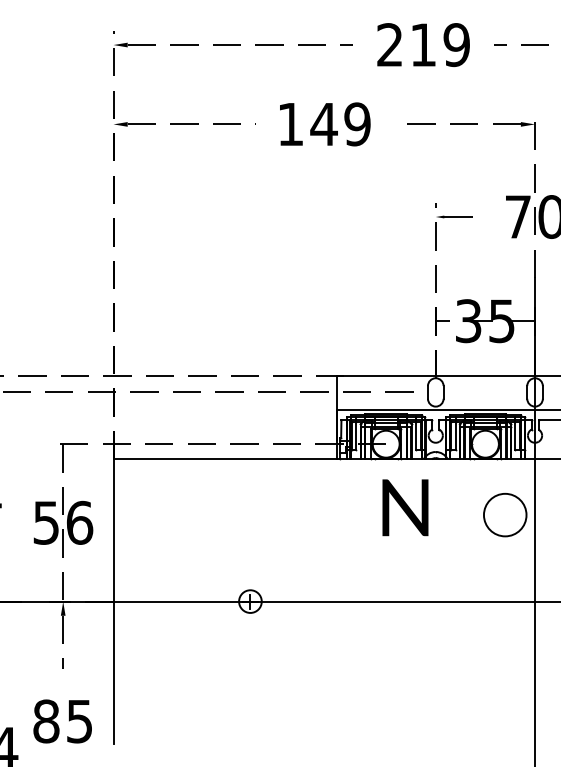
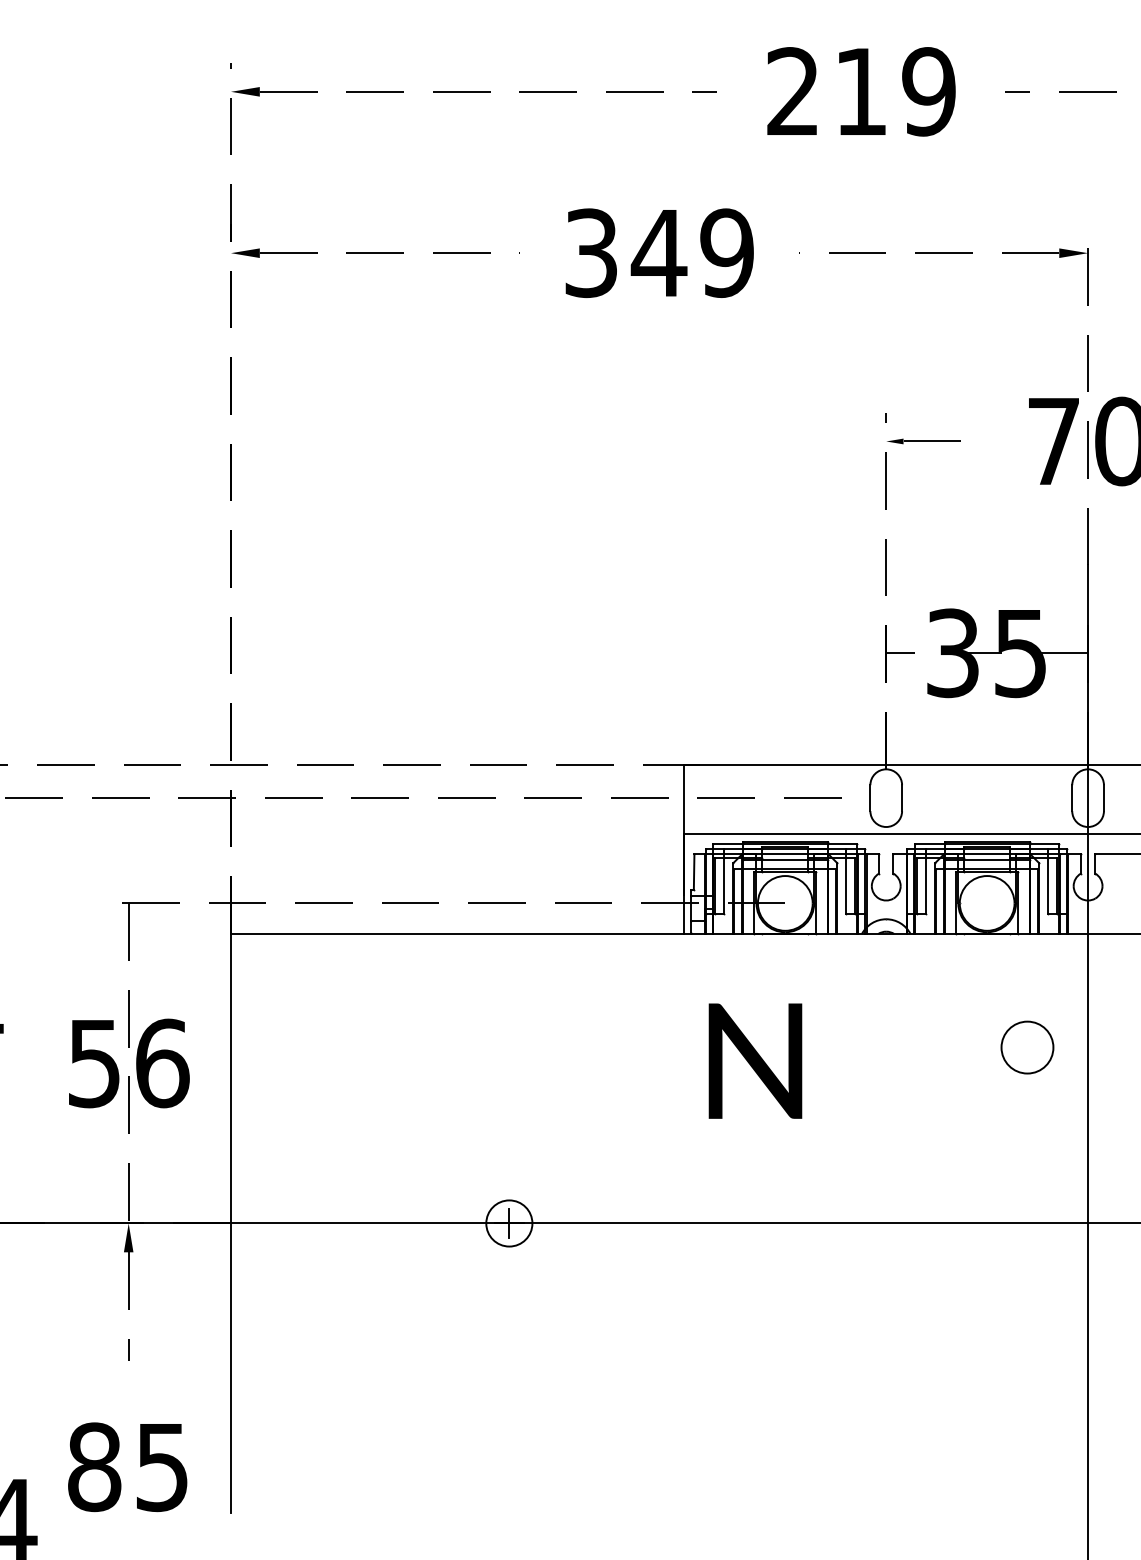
text: (290, 124) -> (590, 253), 149 -> 349
text: (405, 507) -> (755, 1060), moved
circle: (504, 514) -> (1025, 1046), size x0.6

